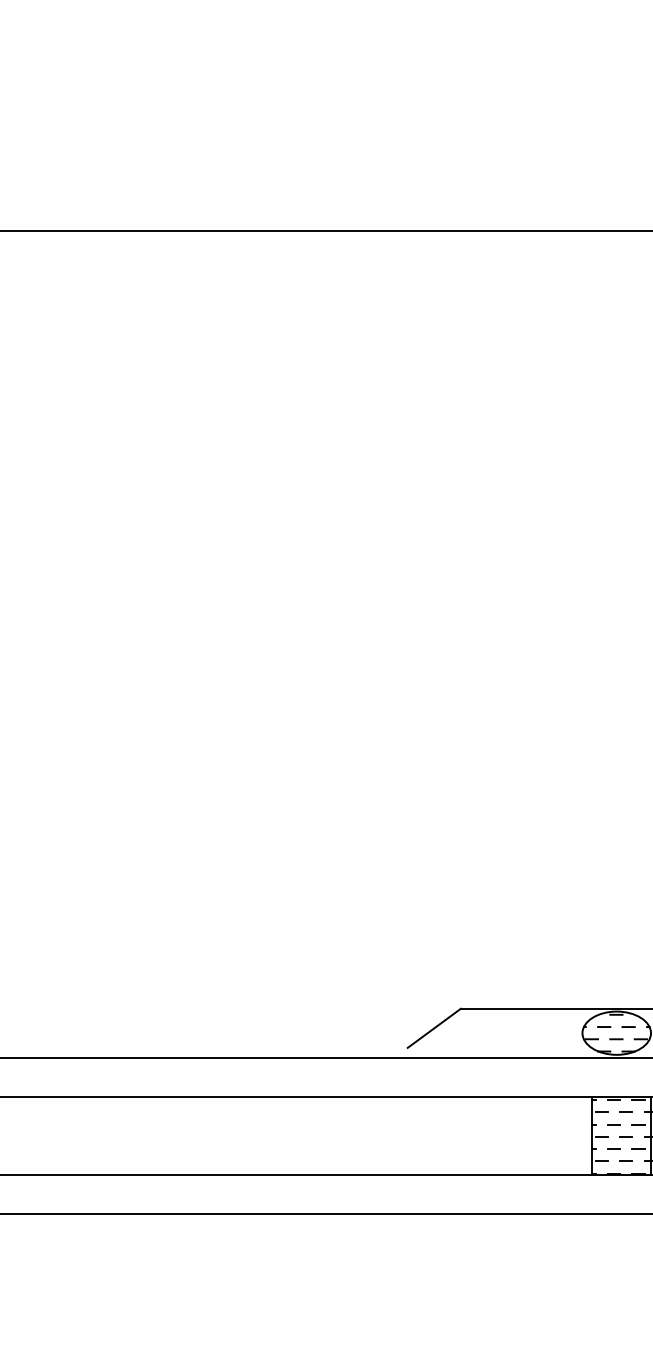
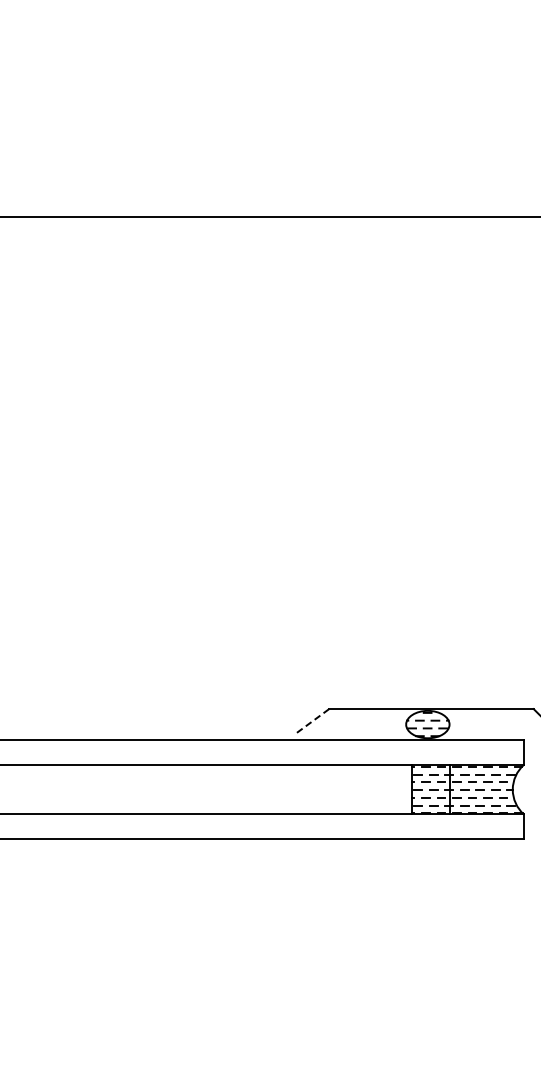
line: (434, 1028) -> (312, 721), solid -> dashed

